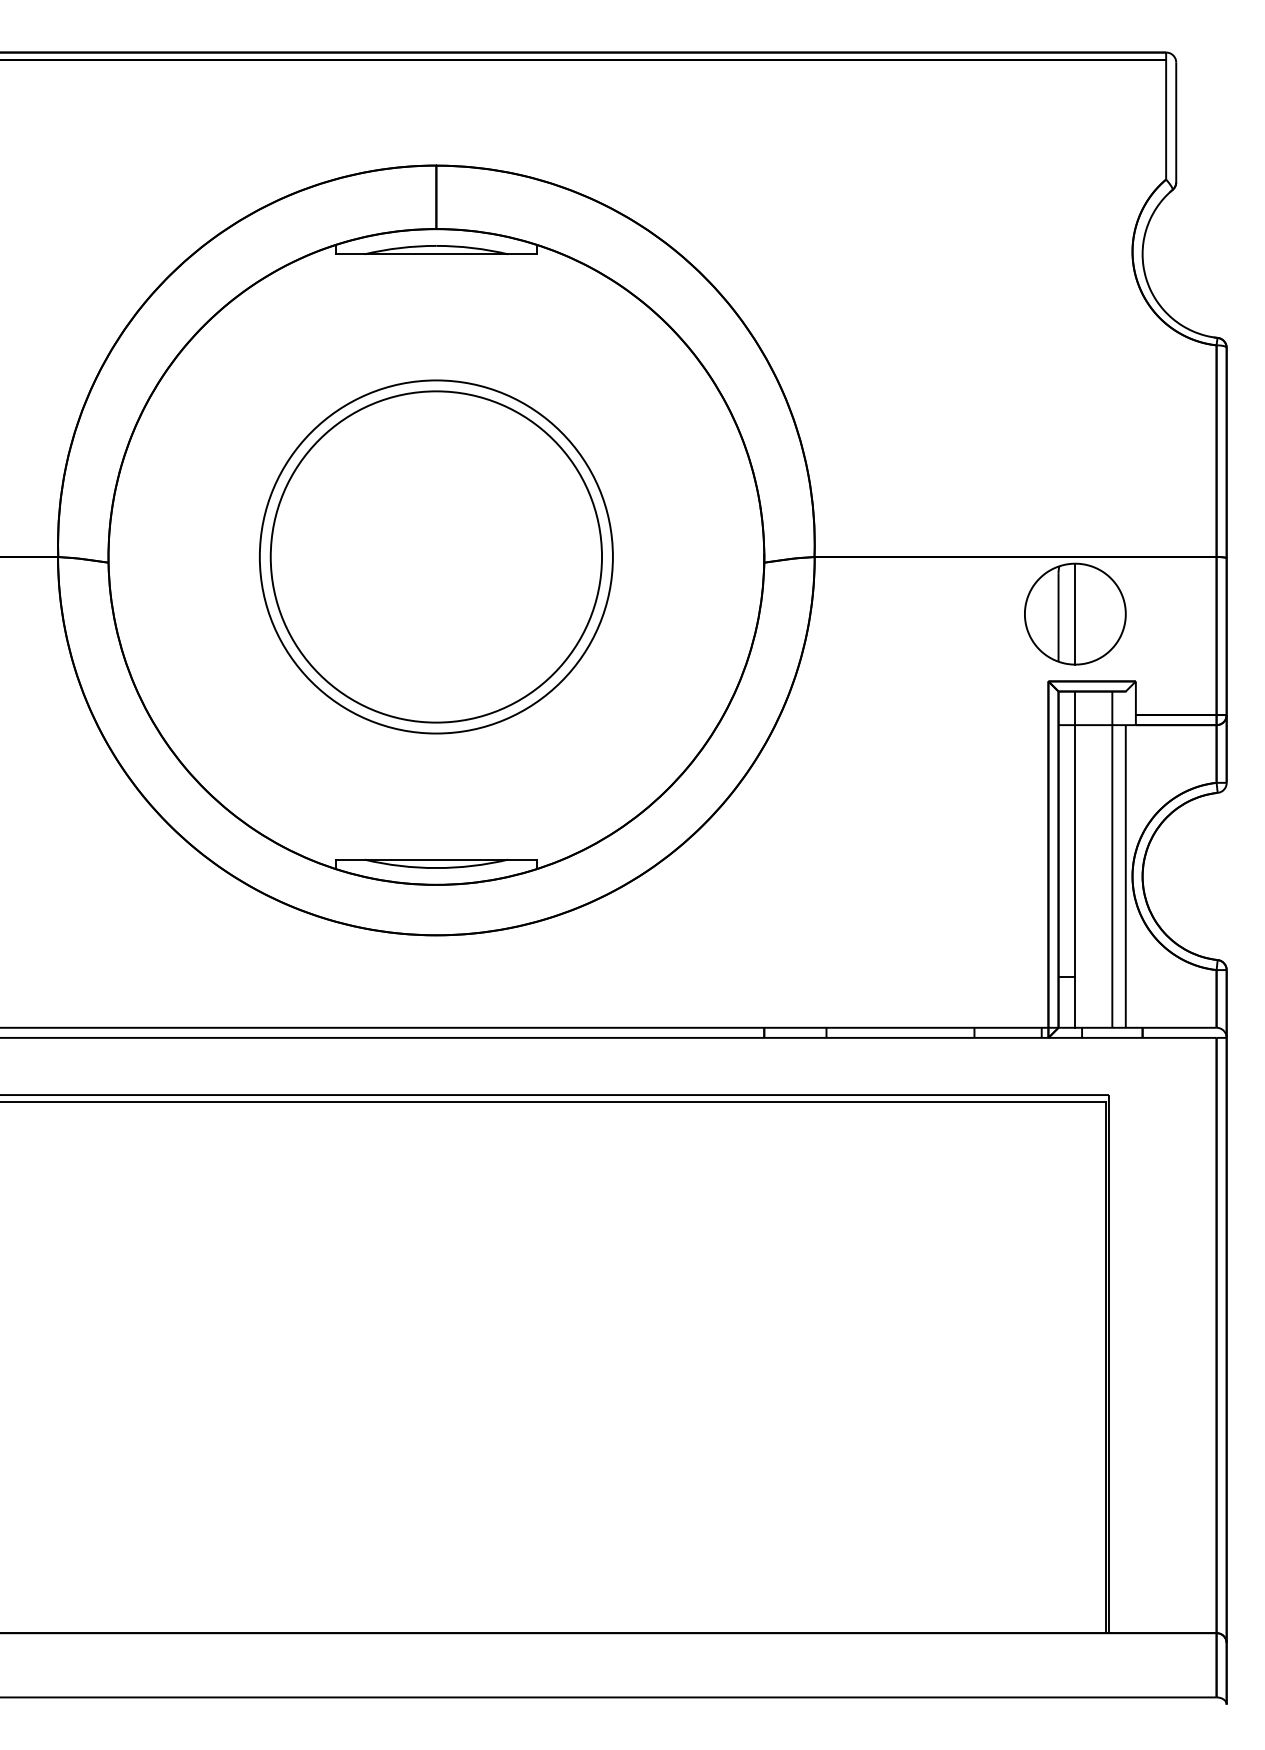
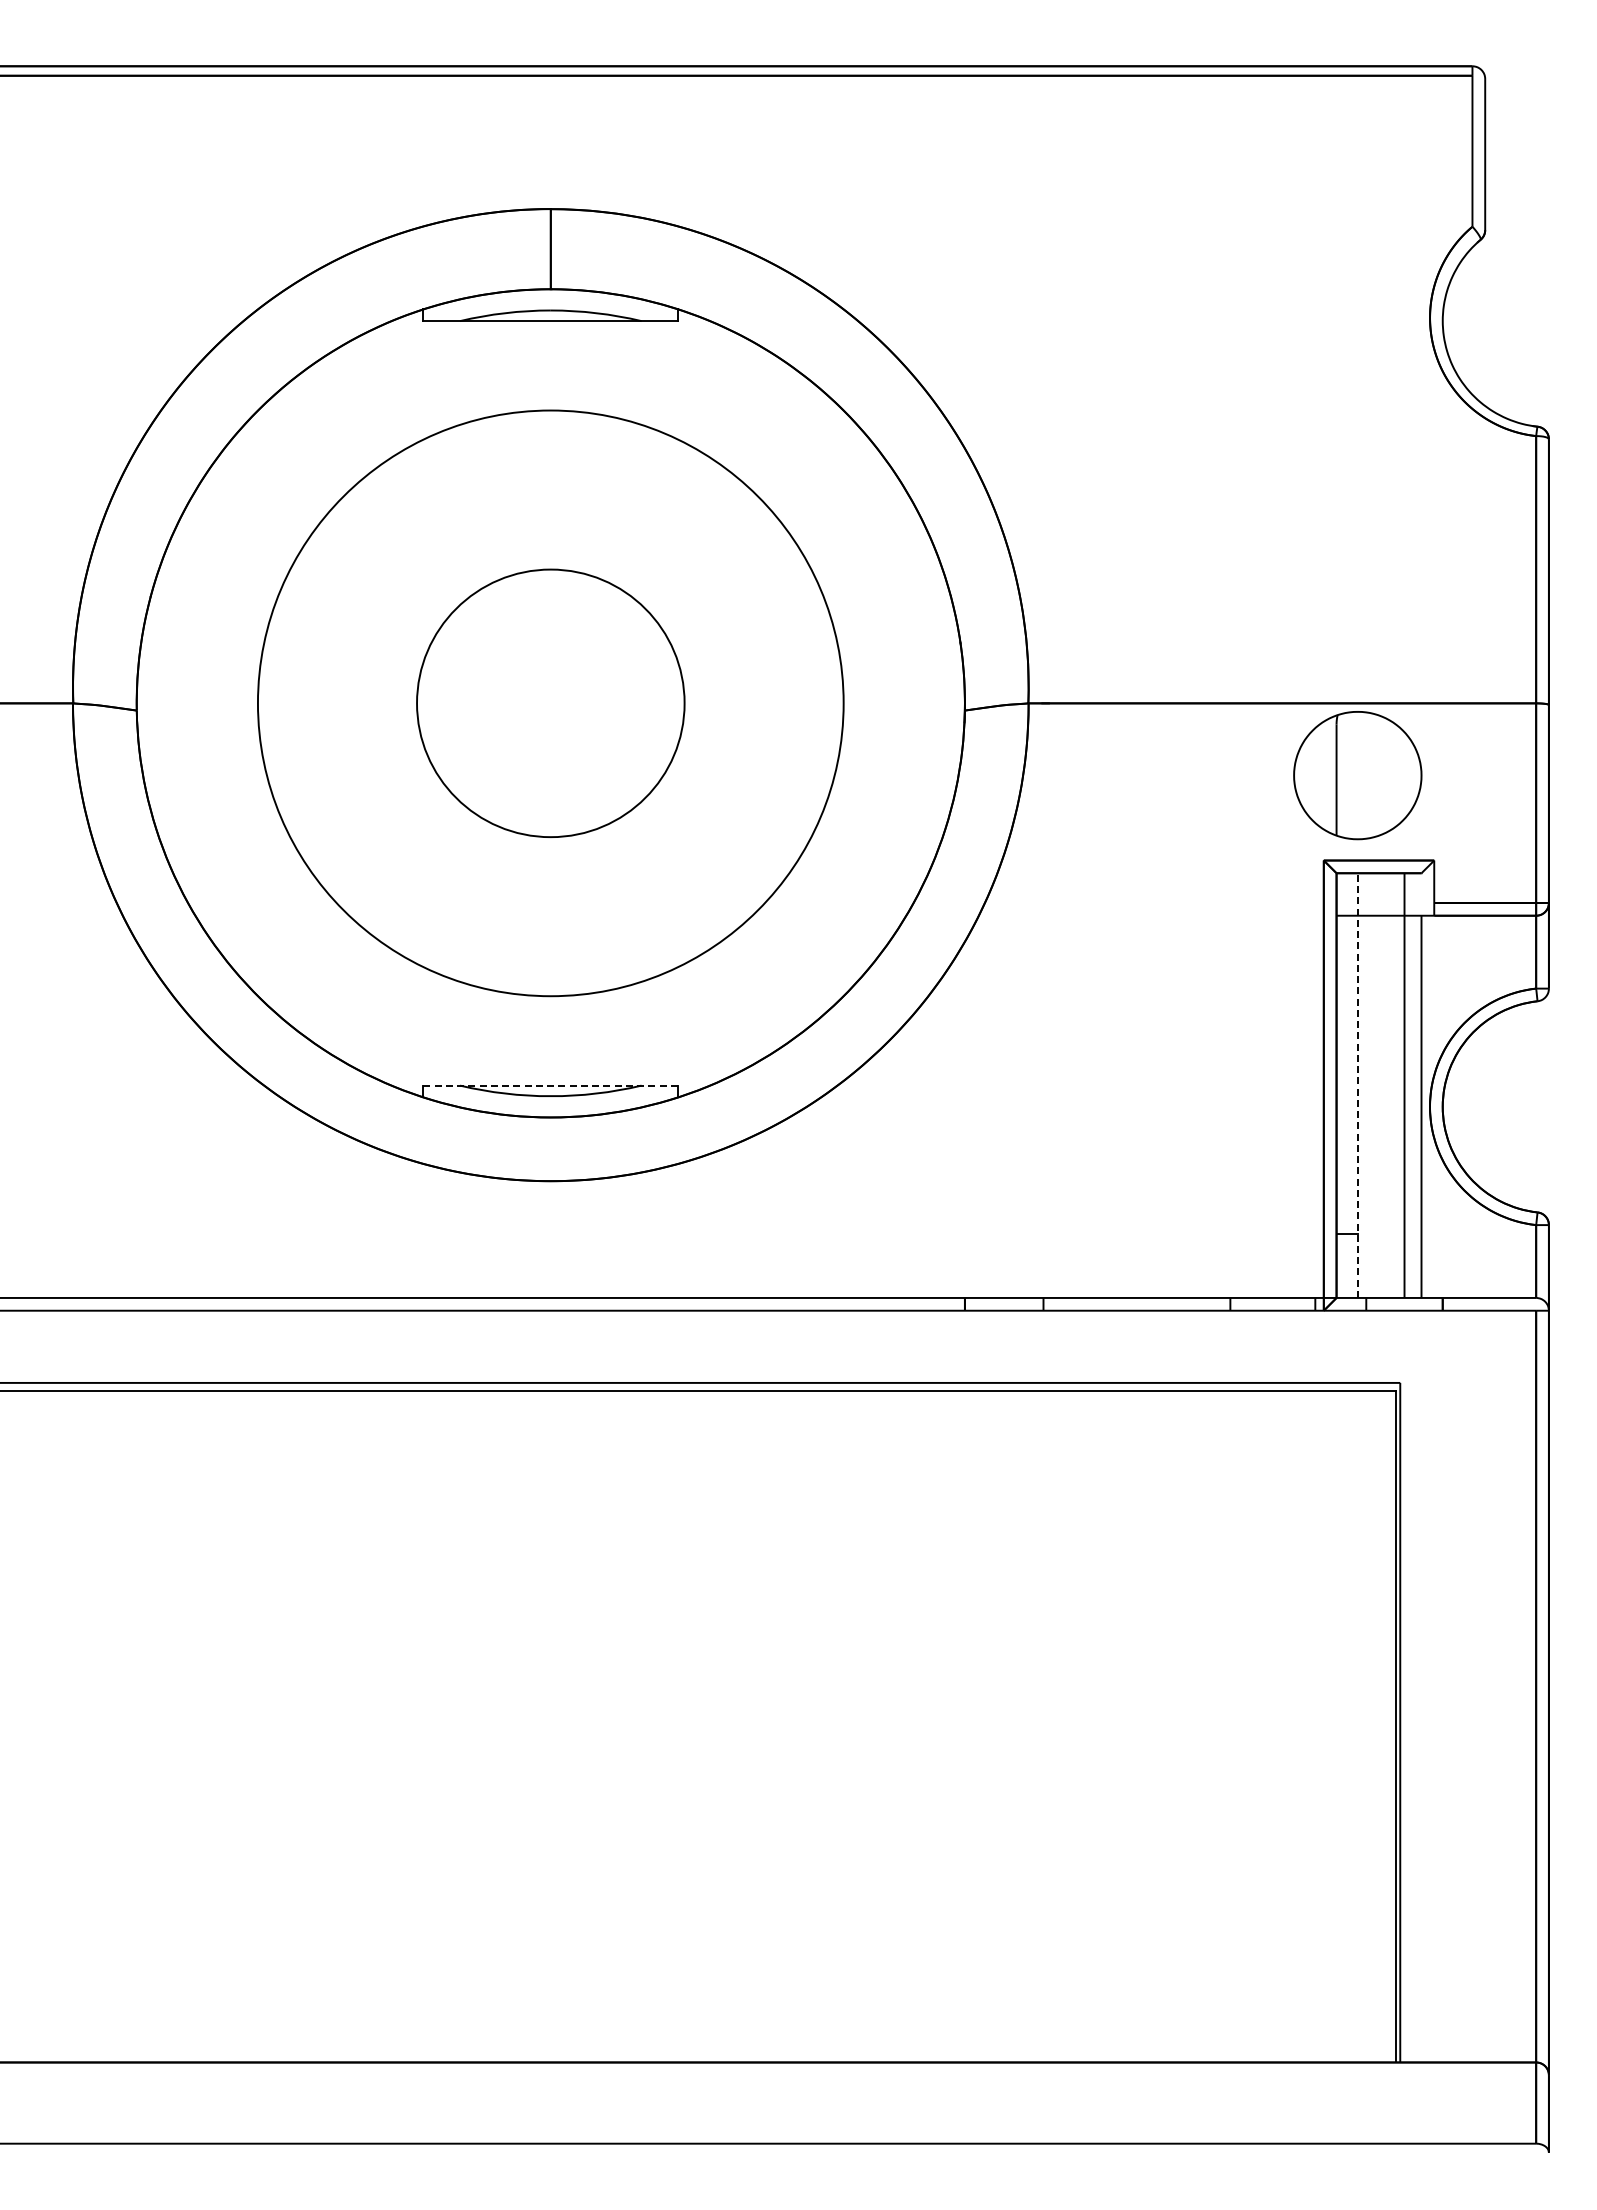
circle: (436, 557) -> (550, 703), size x0.6
circle: (436, 557) -> (550, 703), size x1.4
line: (1075, 614) -> (1357, 775), removed
line: (436, 859) -> (551, 1085), solid -> dashed
line: (1075, 859) -> (1357, 1085), solid -> dashed

